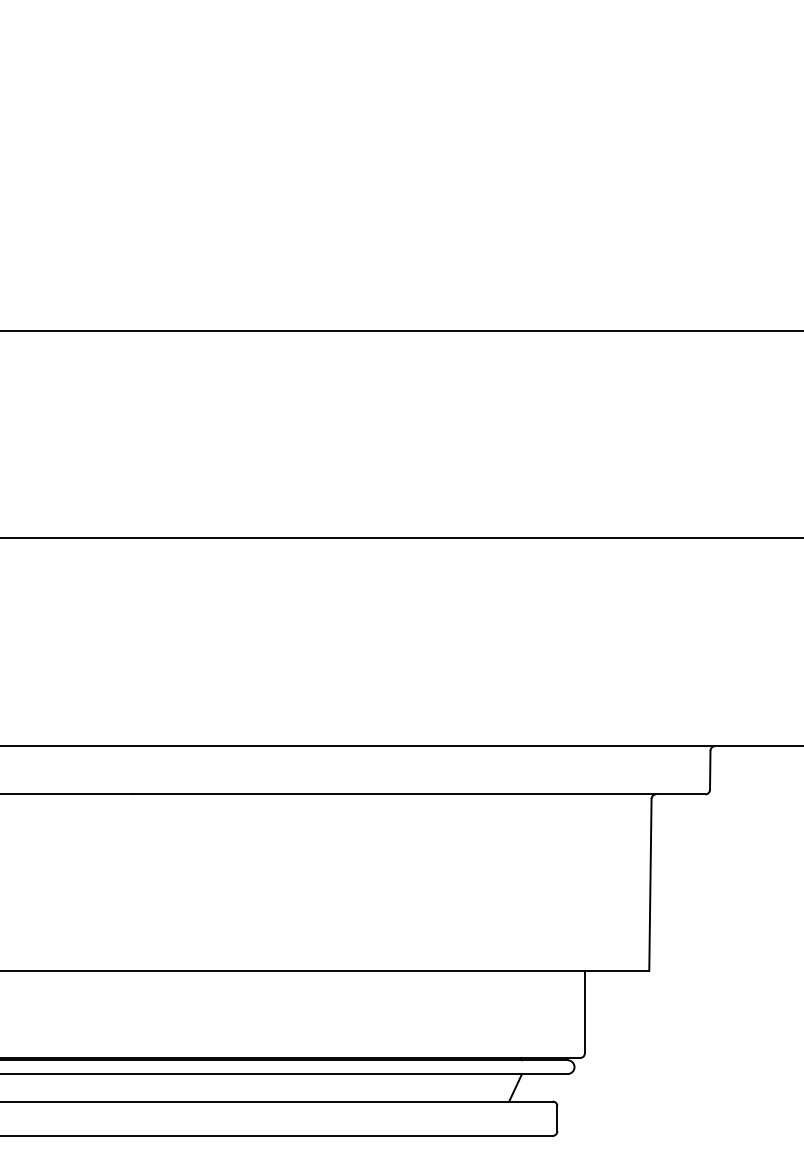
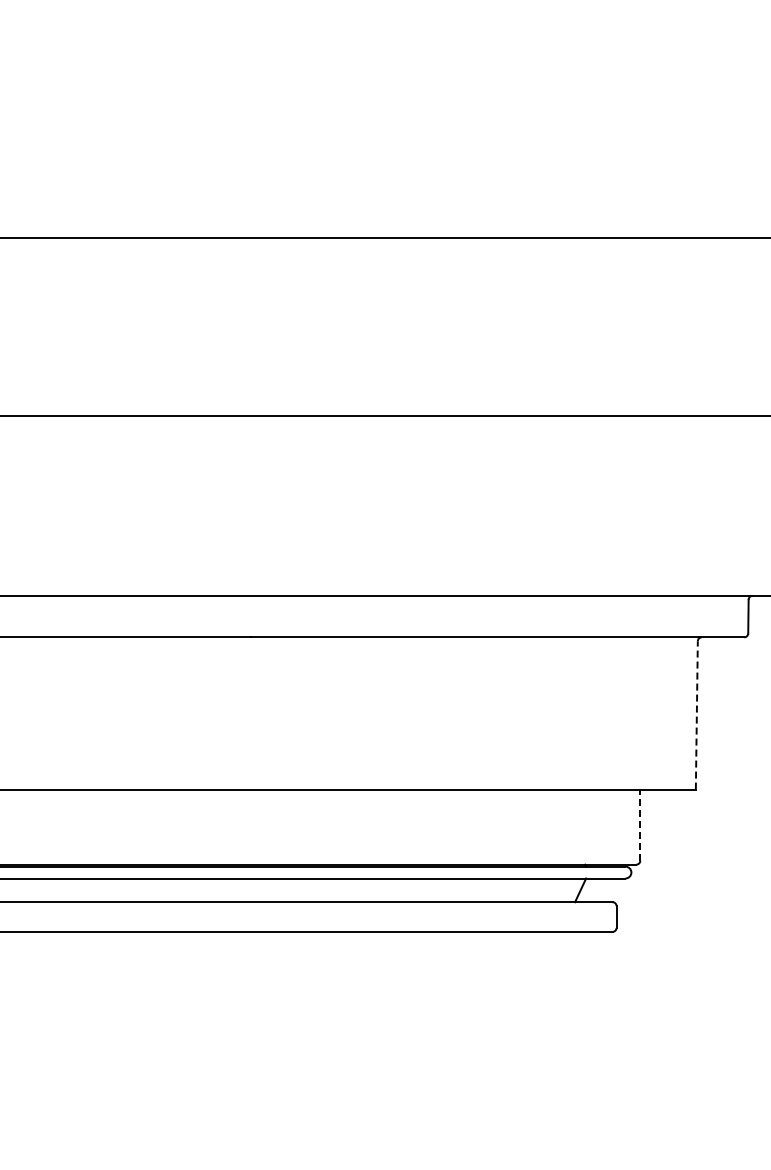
line: (650, 883) -> (696, 714), solid -> dashed
line: (585, 1012) -> (640, 825), solid -> dashed

